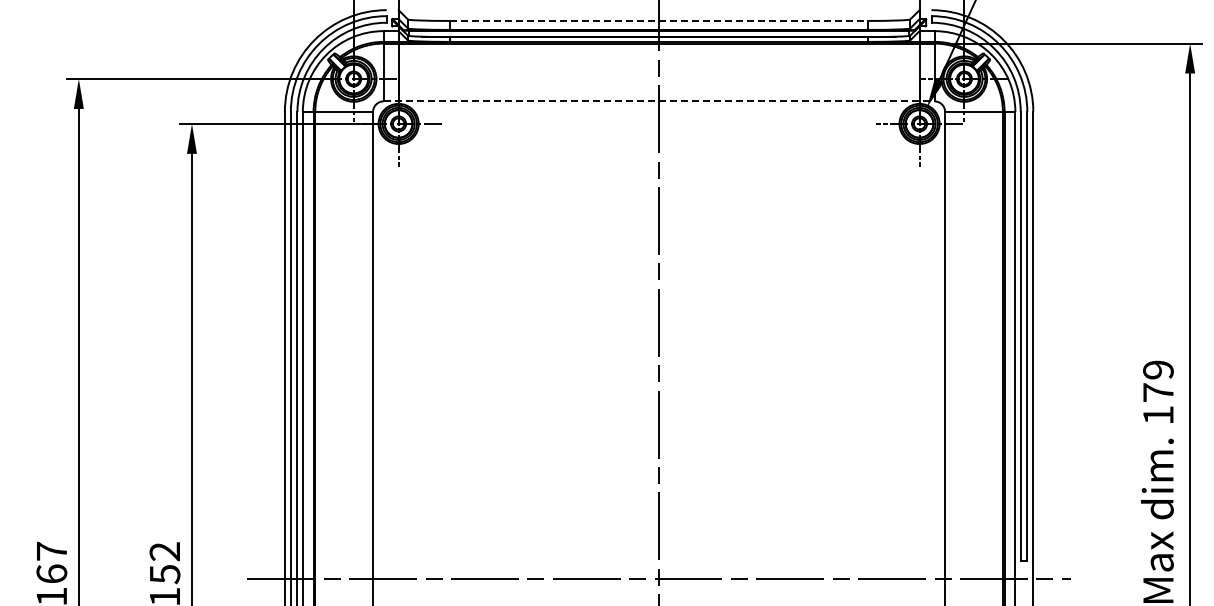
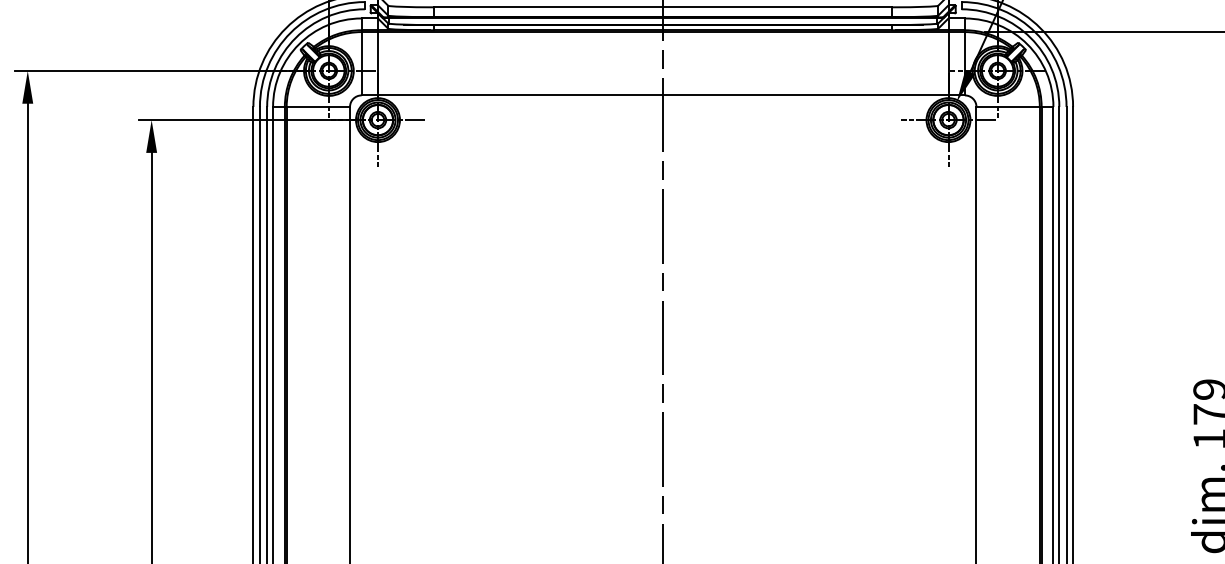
line: (659, 20) -> (663, 6), dashed -> solid
line: (659, 101) -> (663, 95), dashed -> solid

